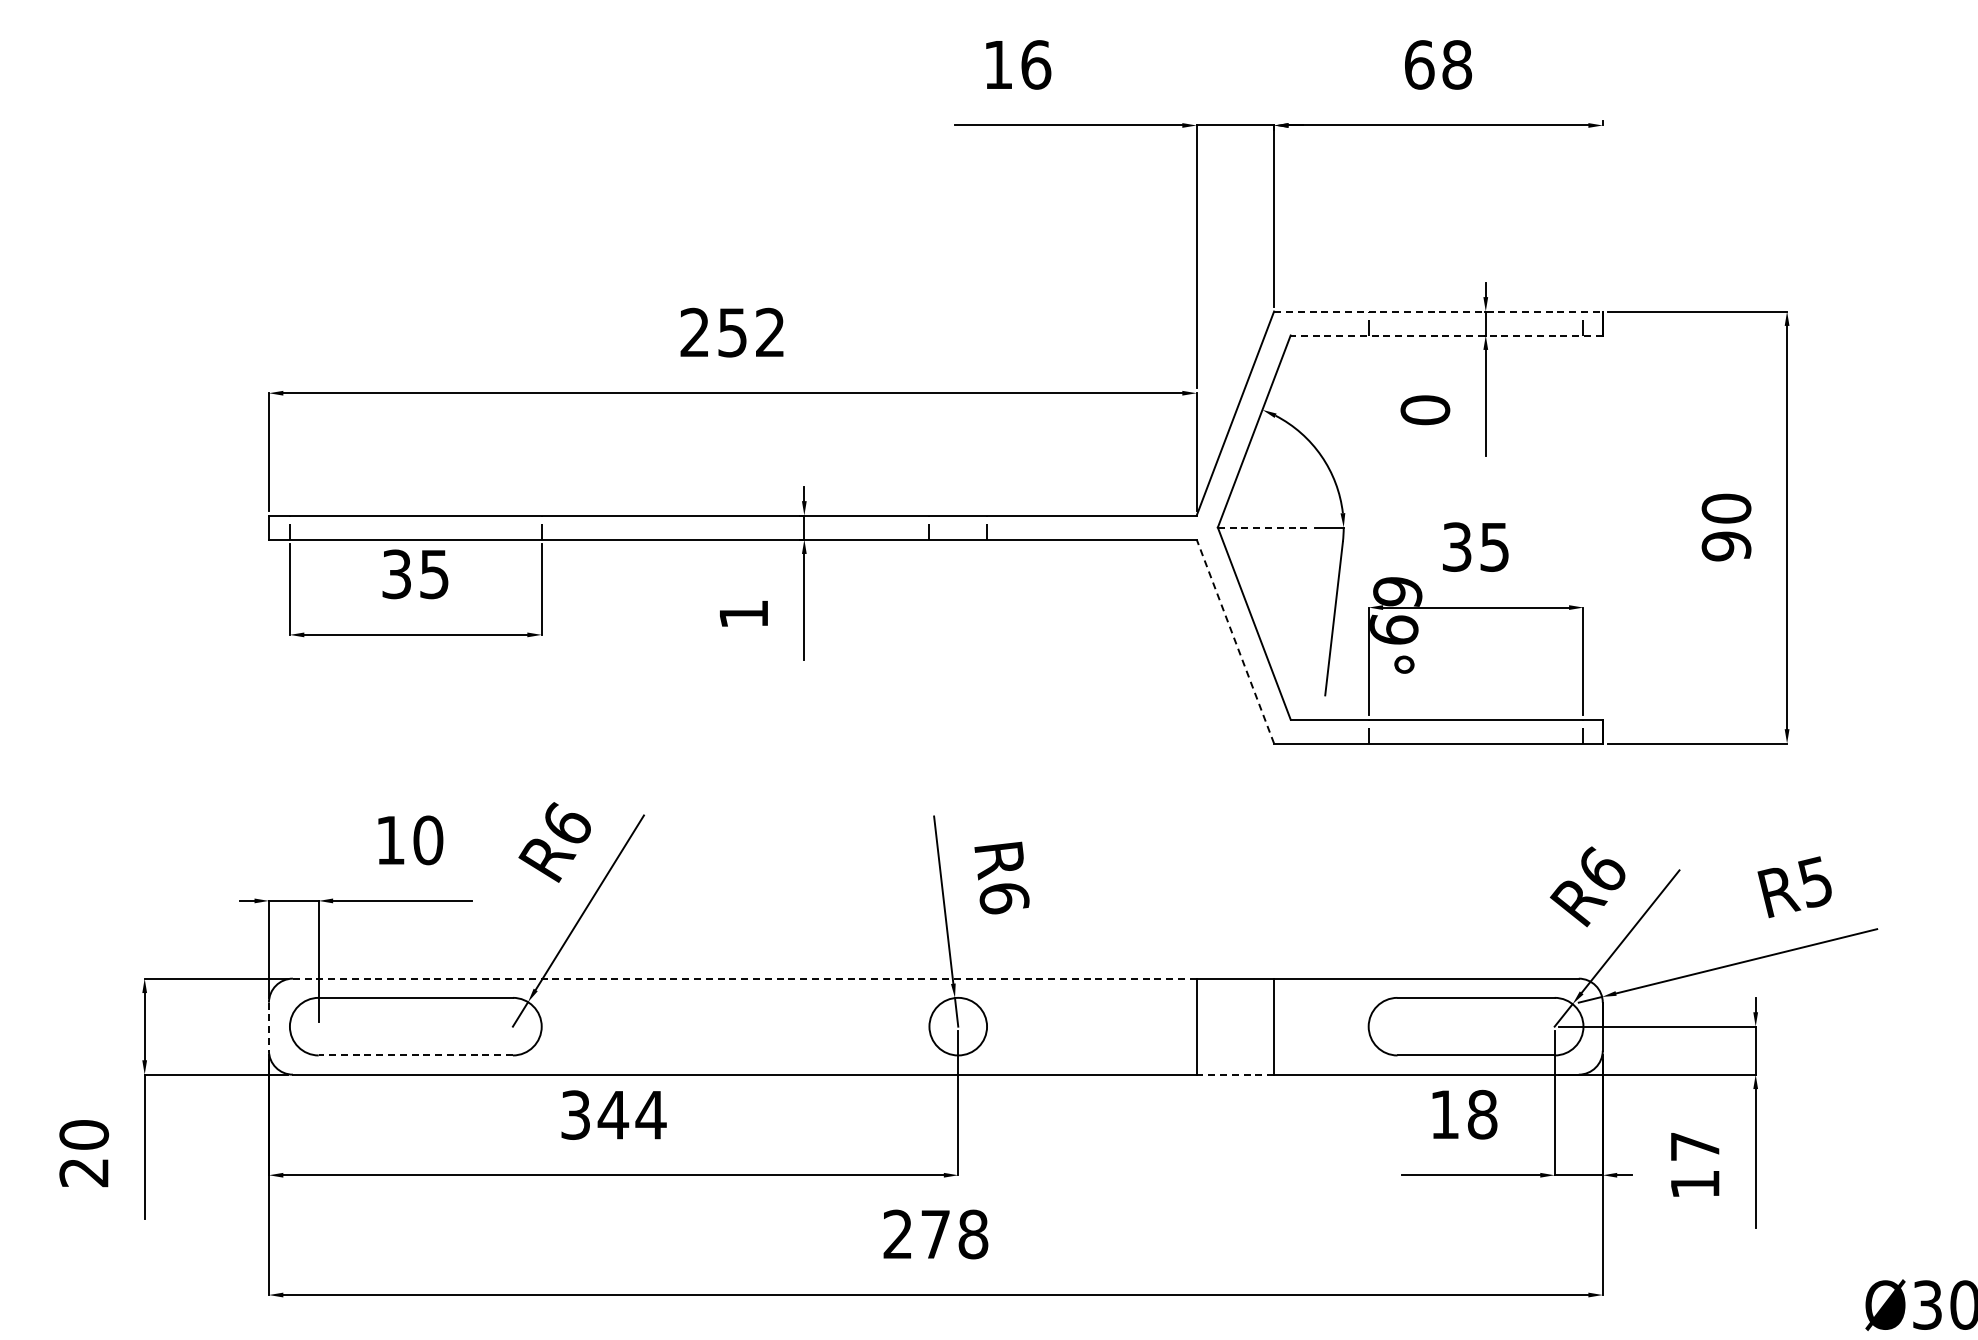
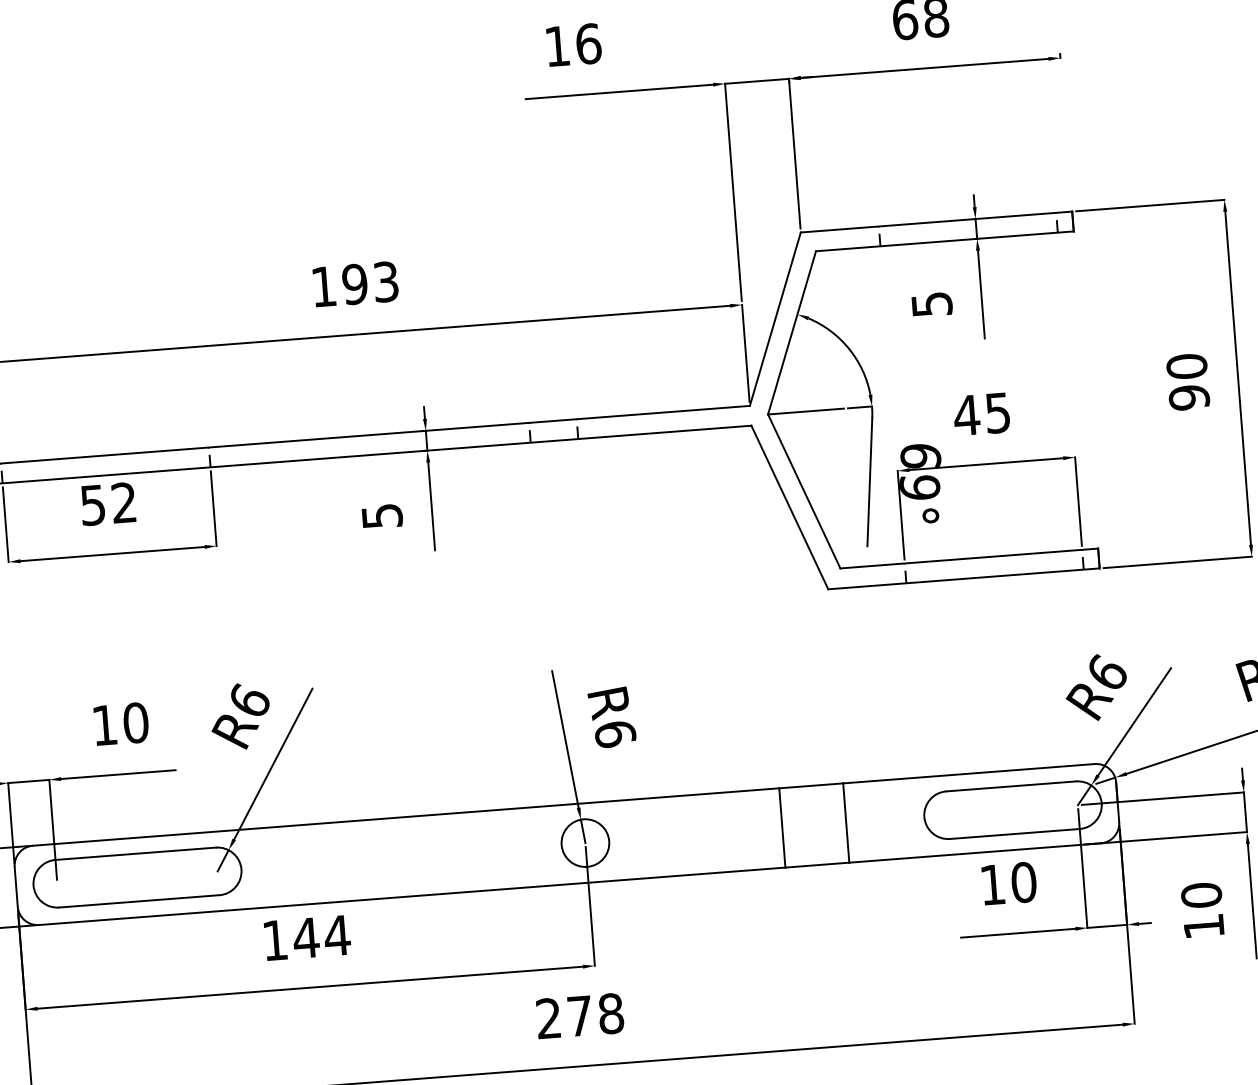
line: (1438, 311) -> (936, 222), dashed -> solid
text: (732, 332) -> (354, 284), 252 -> 193
line: (1446, 335) -> (944, 241), dashed -> solid
text: (1425, 410) -> (932, 304), 0 -> 5
line: (1263, 527) -> (805, 411), dashed -> solid
text: (1456, 546) -> (966, 414), 35 -> 45
text: (415, 574) -> (108, 504), 35 -> 52
text: (744, 614) -> (382, 516), 1 -> 5
line: (1235, 641) -> (789, 507), dashed -> solid
line: (744, 978) -> (405, 816), dashed -> solid
line: (268, 1027) -> (15, 887), dashed -> solid
line: (415, 1055) -> (139, 901), dashed -> solid
line: (1235, 1074) -> (817, 864), dashed -> solid
text: (575, 1114) -> (274, 939), 344 -> 144
text: (1482, 1114) -> (1023, 882), 18 -> 10
text: (1695, 1146) -> (1201, 895), 17 -> 10

